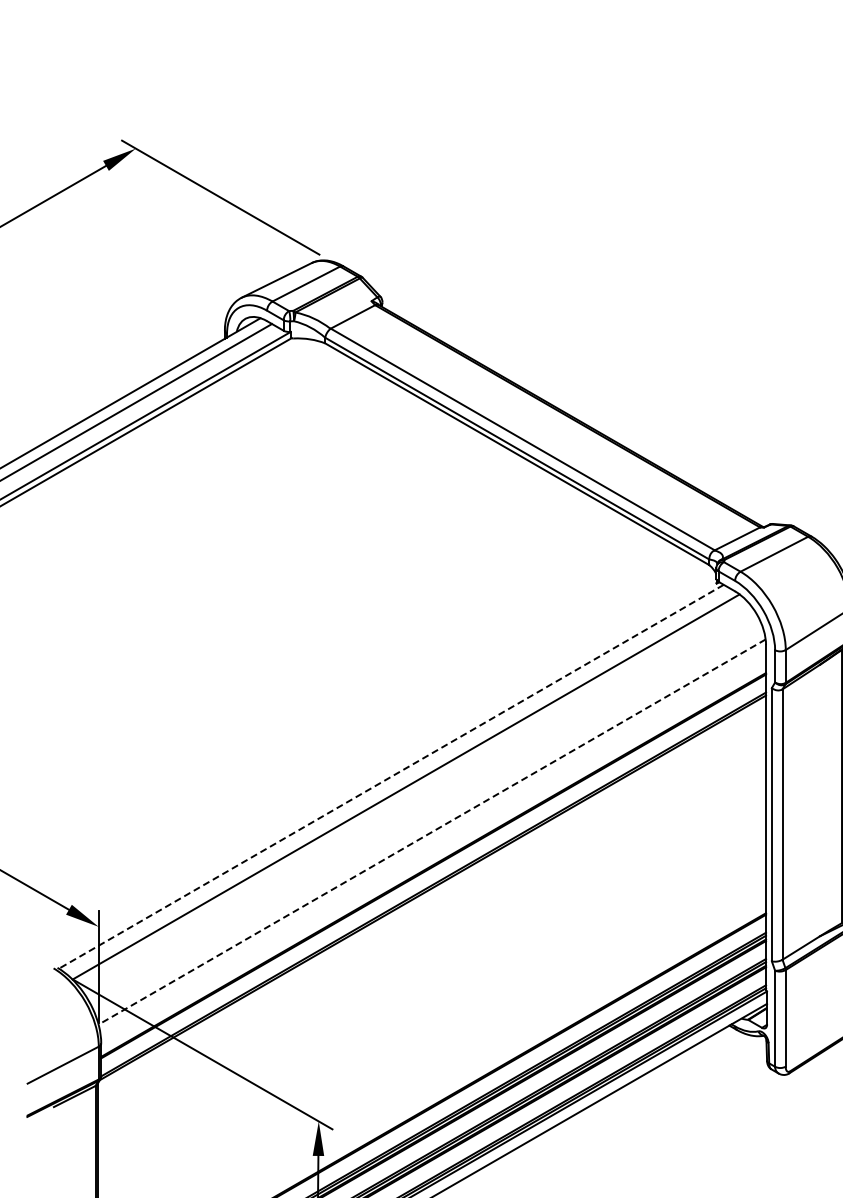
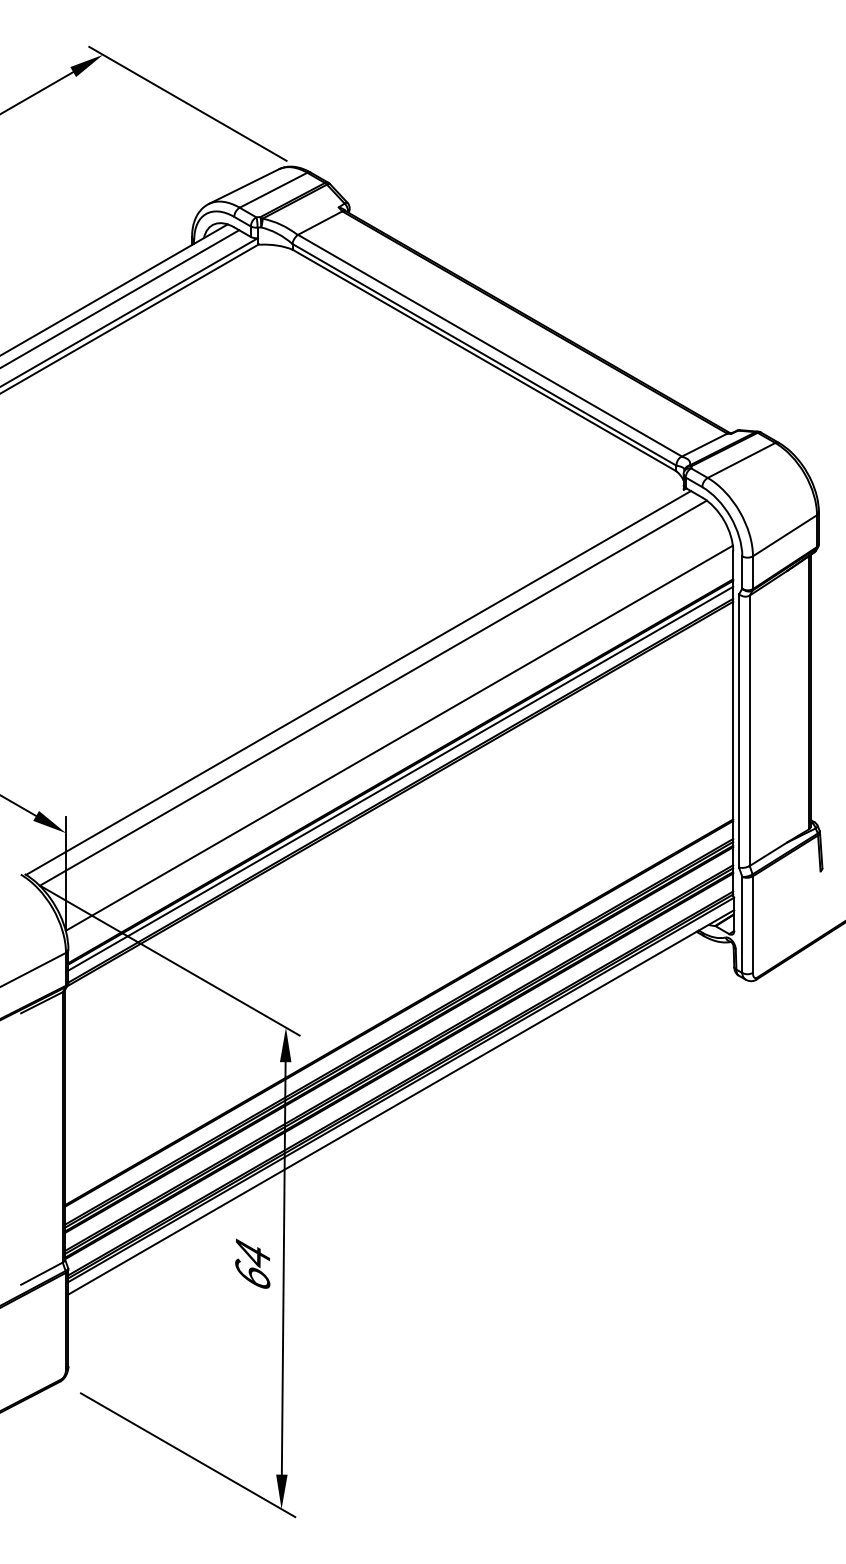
line: (391, 776) -> (358, 682), dashed -> solid
line: (431, 832) -> (398, 738), dashed -> solid
line: (433, 872) -> (400, 778), added

